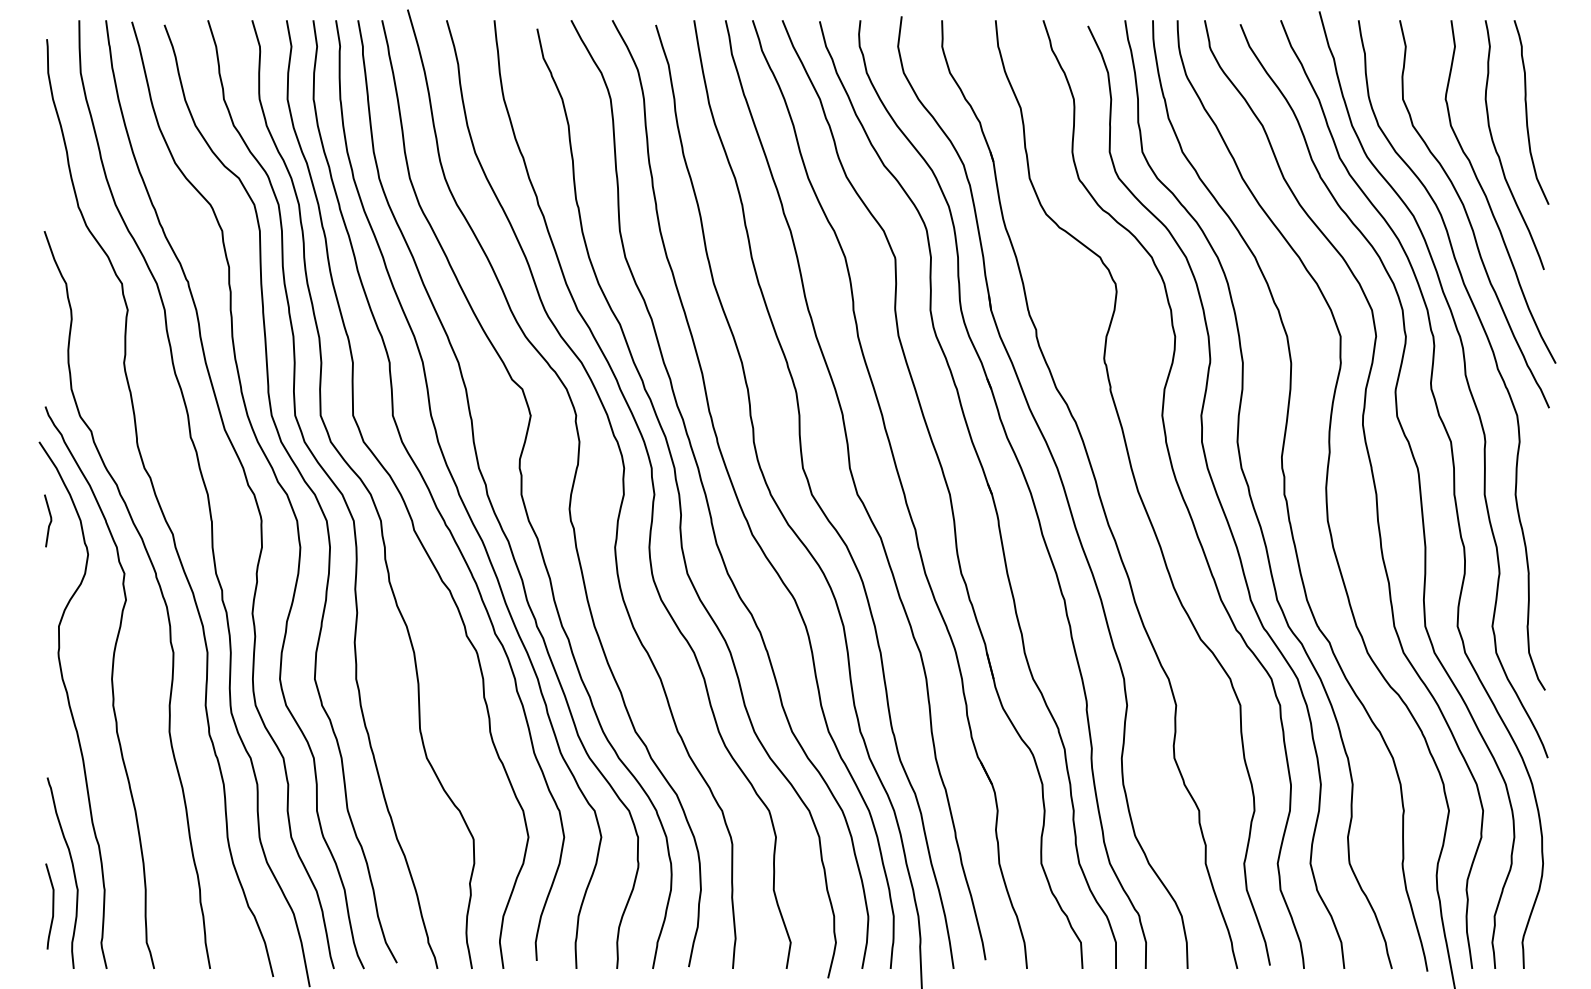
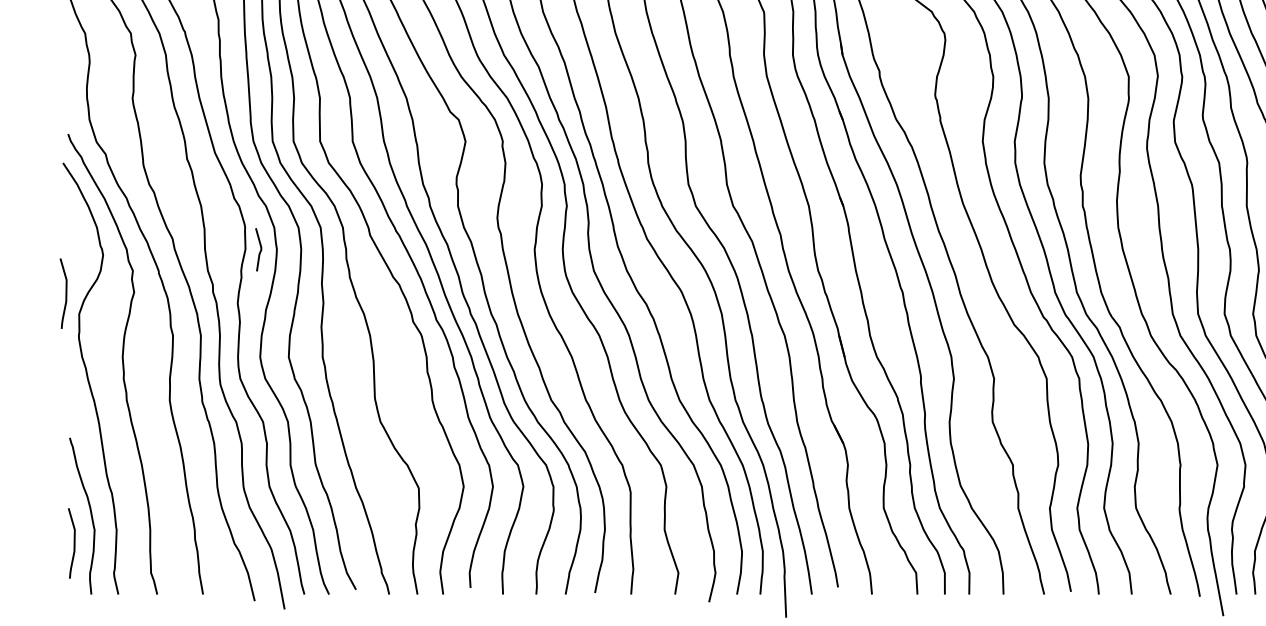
line: (50, 520) -> (260, 249), moved
curve: (42, 601) -> (65, 293), added

